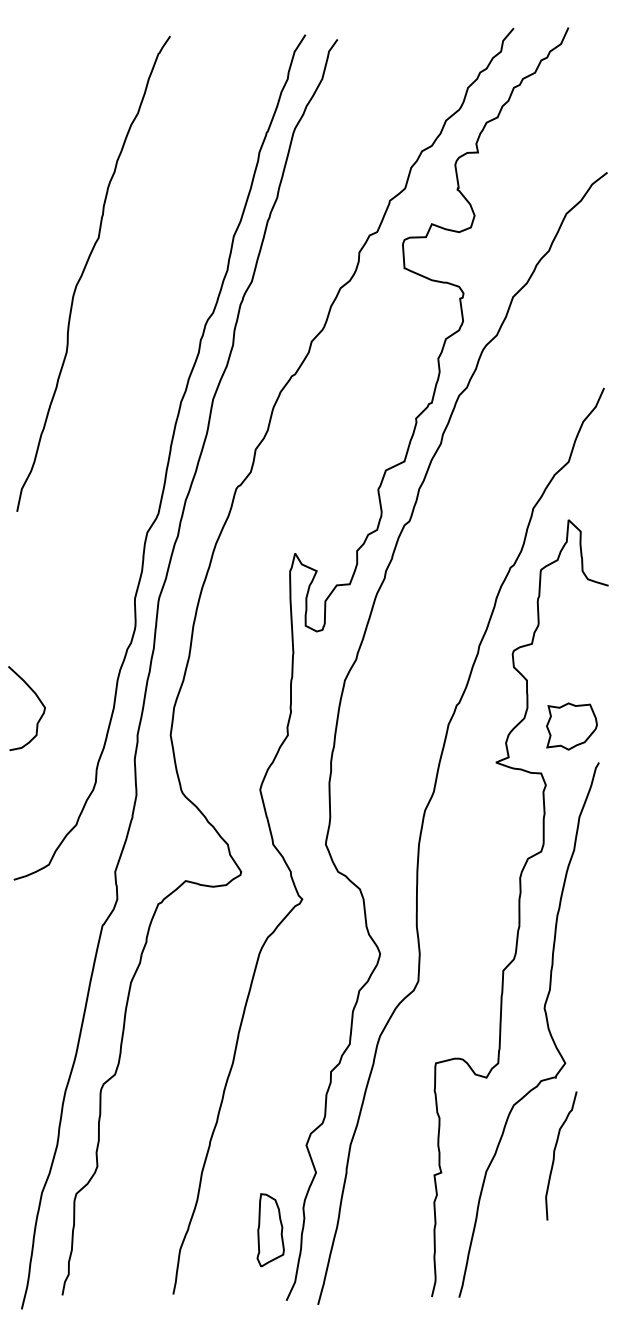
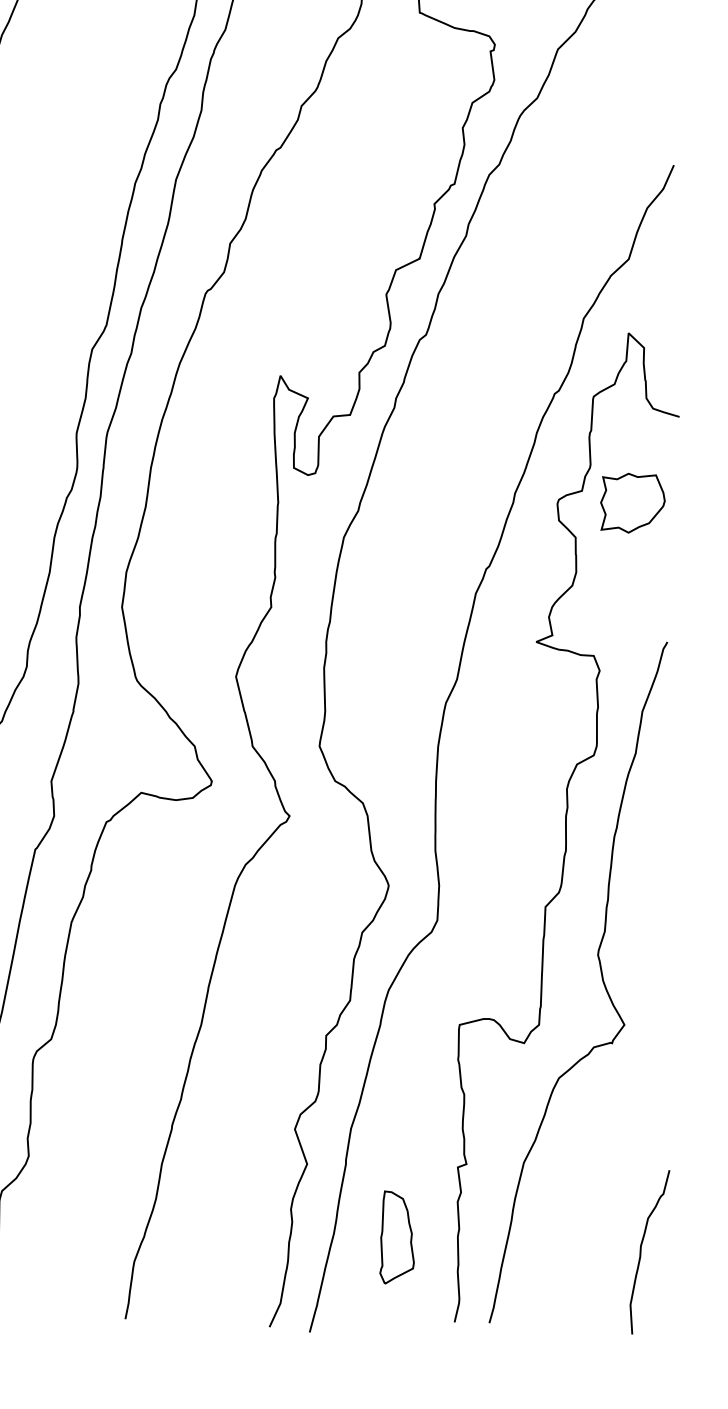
part: (571, 726) -> (632, 503), moved
curve: (555, 1152) -> (642, 1247), moved
part: (270, 1230) -> (396, 1237), moved

